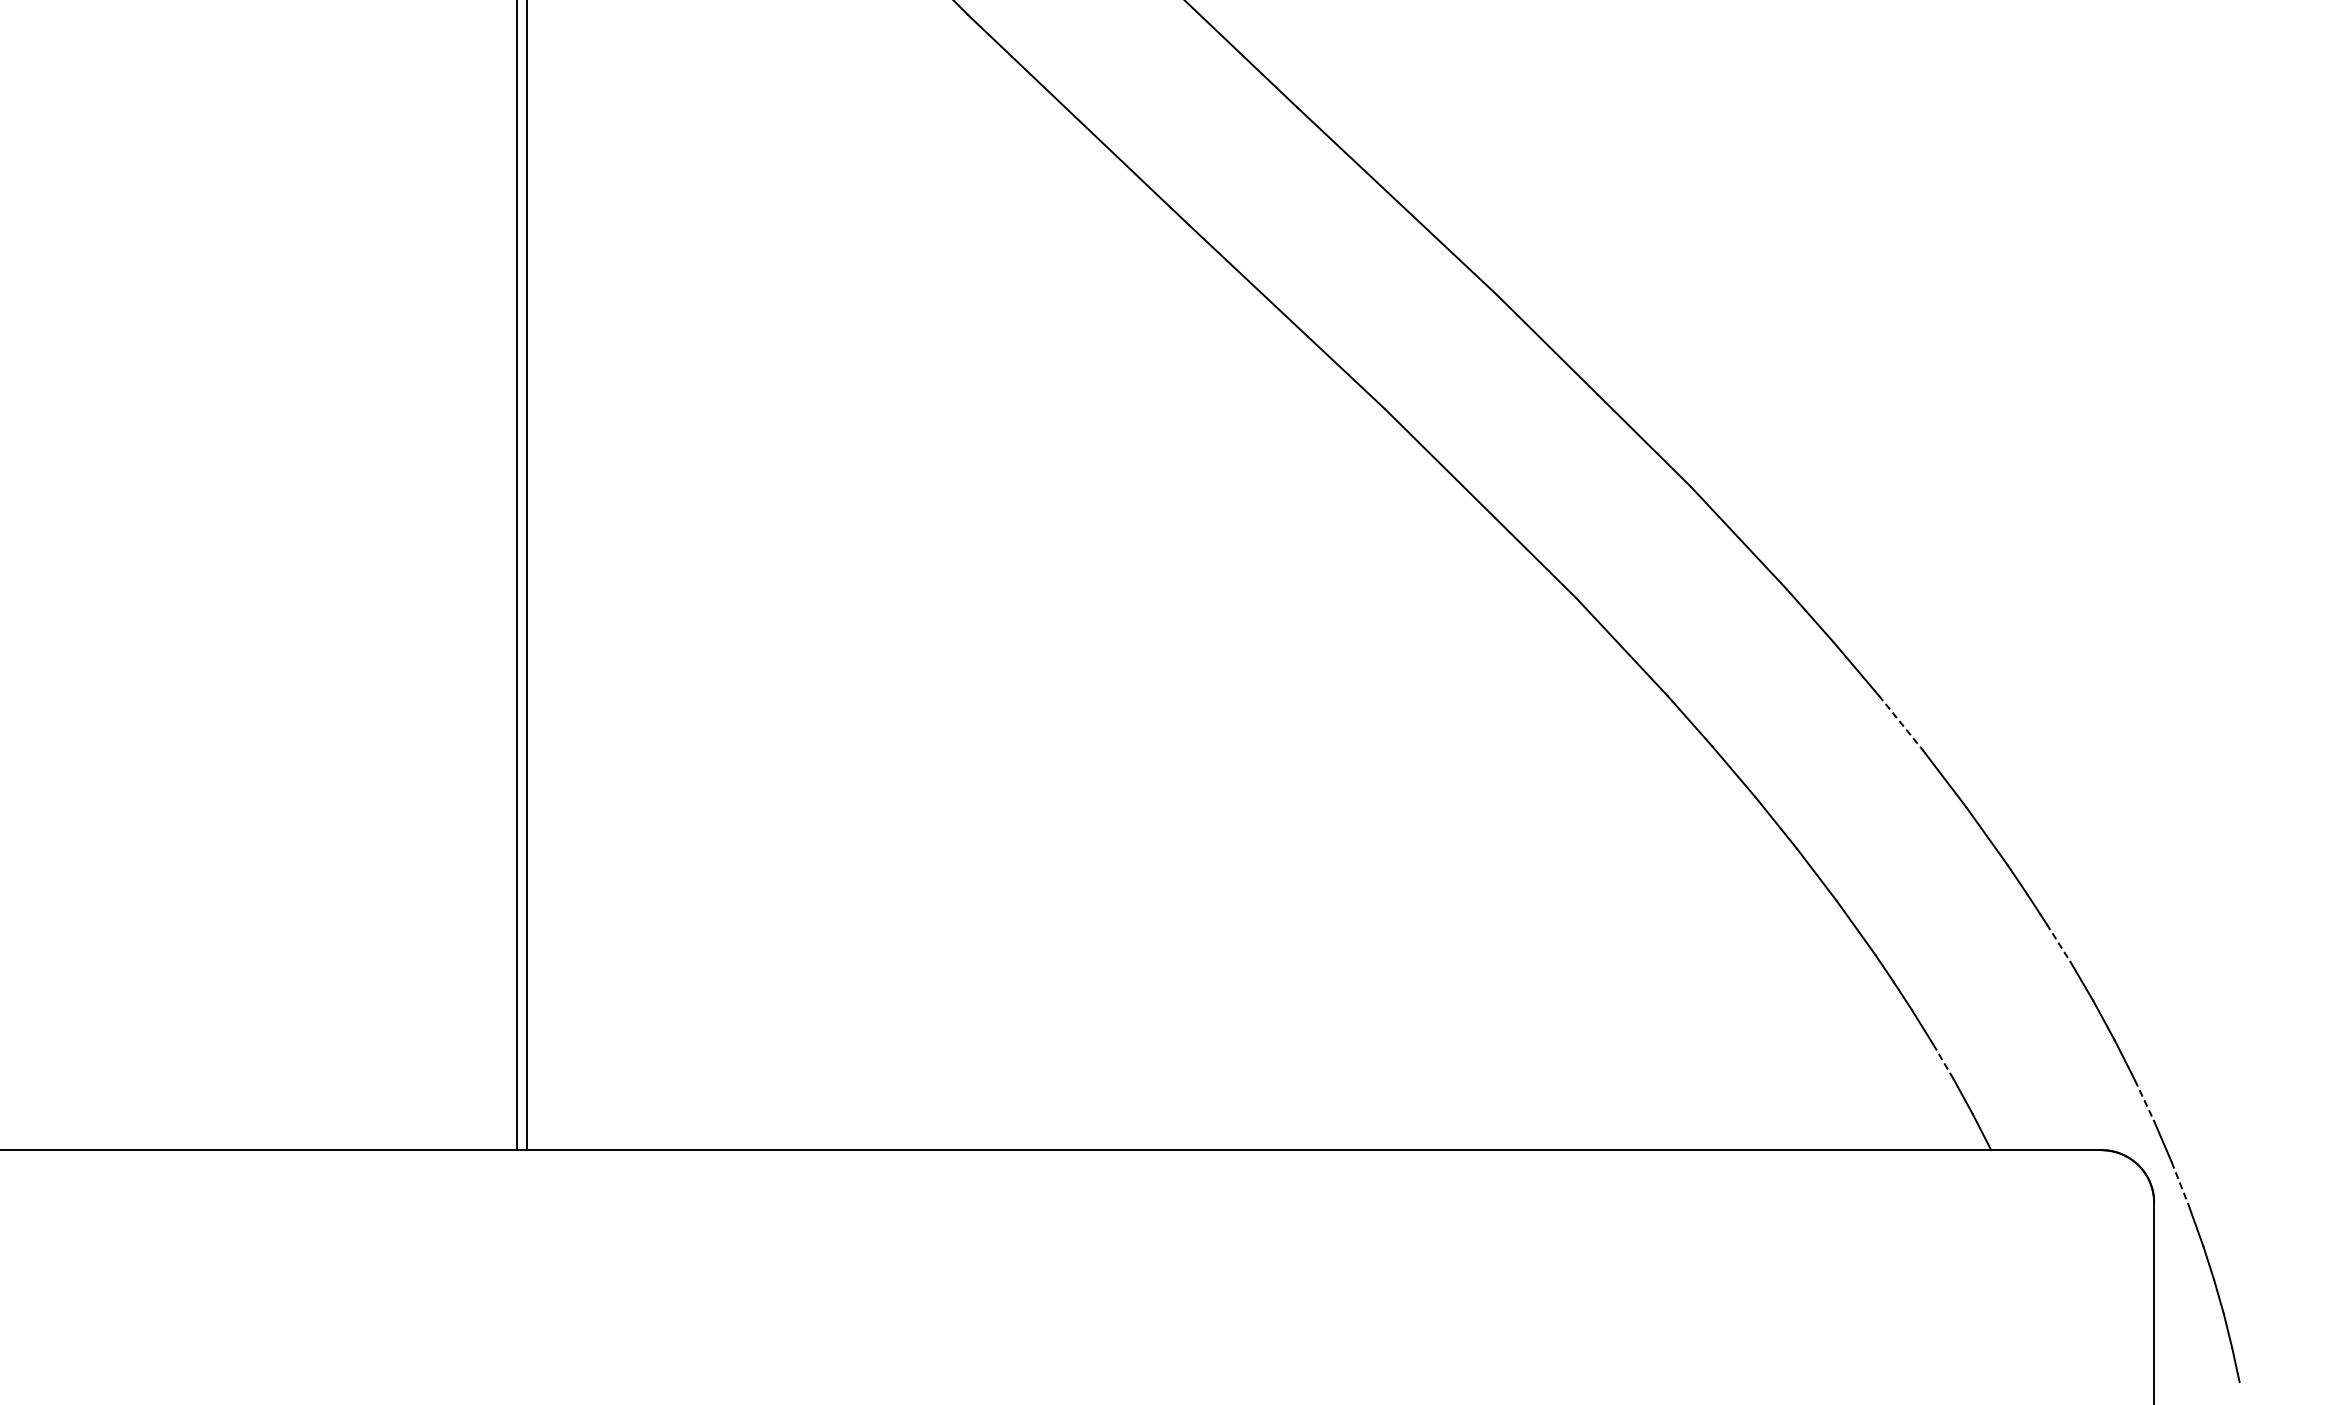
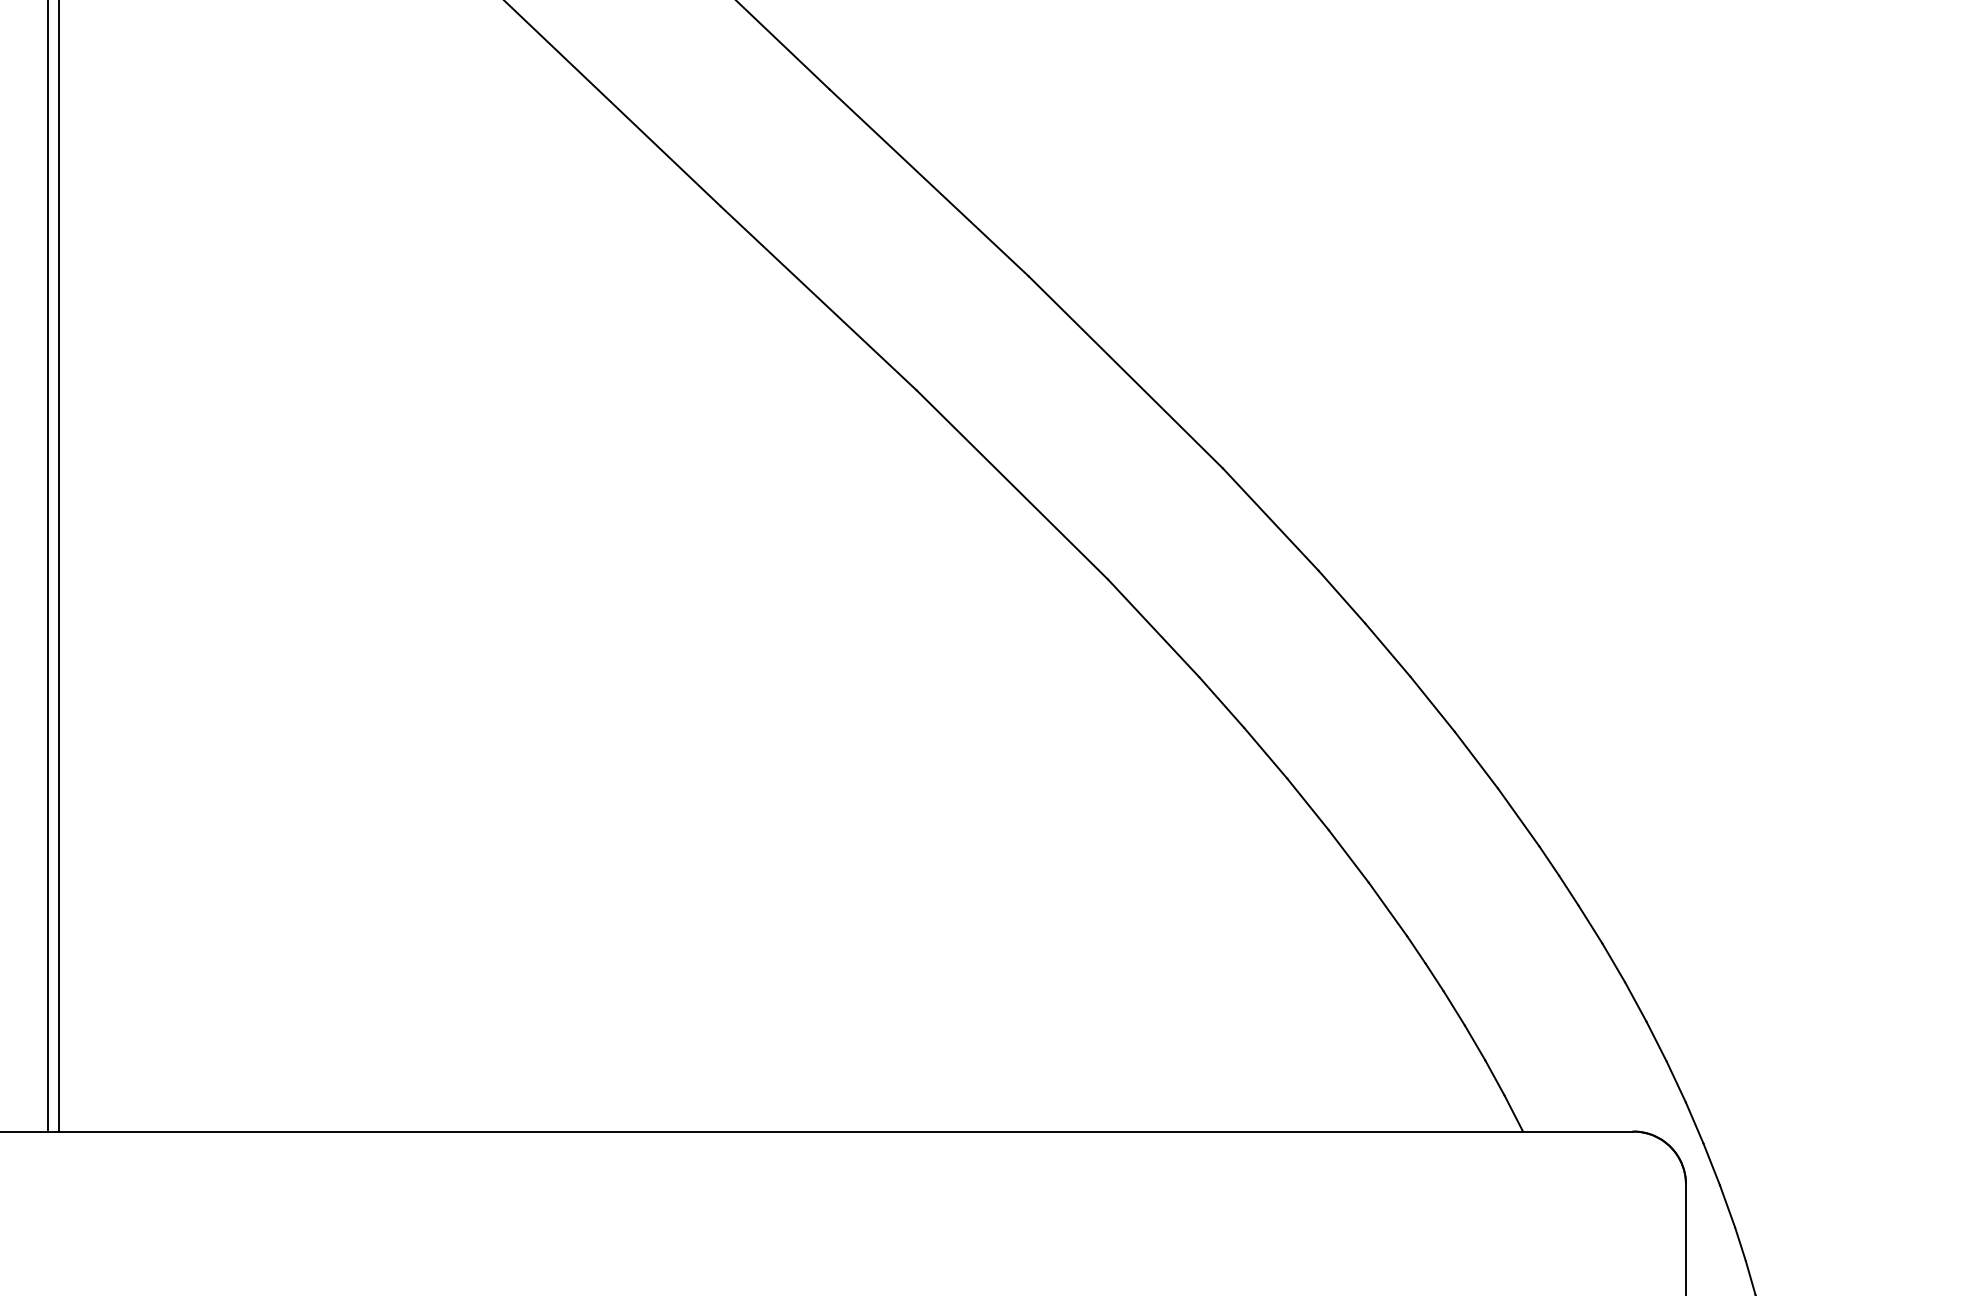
line: (1901, 723) -> (1433, 704), dashed -> solid
line: (2058, 943) -> (1590, 924), dashed -> solid
line: (1943, 1061) -> (1475, 1042), dashed -> solid
line: (2144, 1101) -> (1676, 1082), dashed -> solid
line: (2180, 1183) -> (1712, 1164), dashed -> solid

